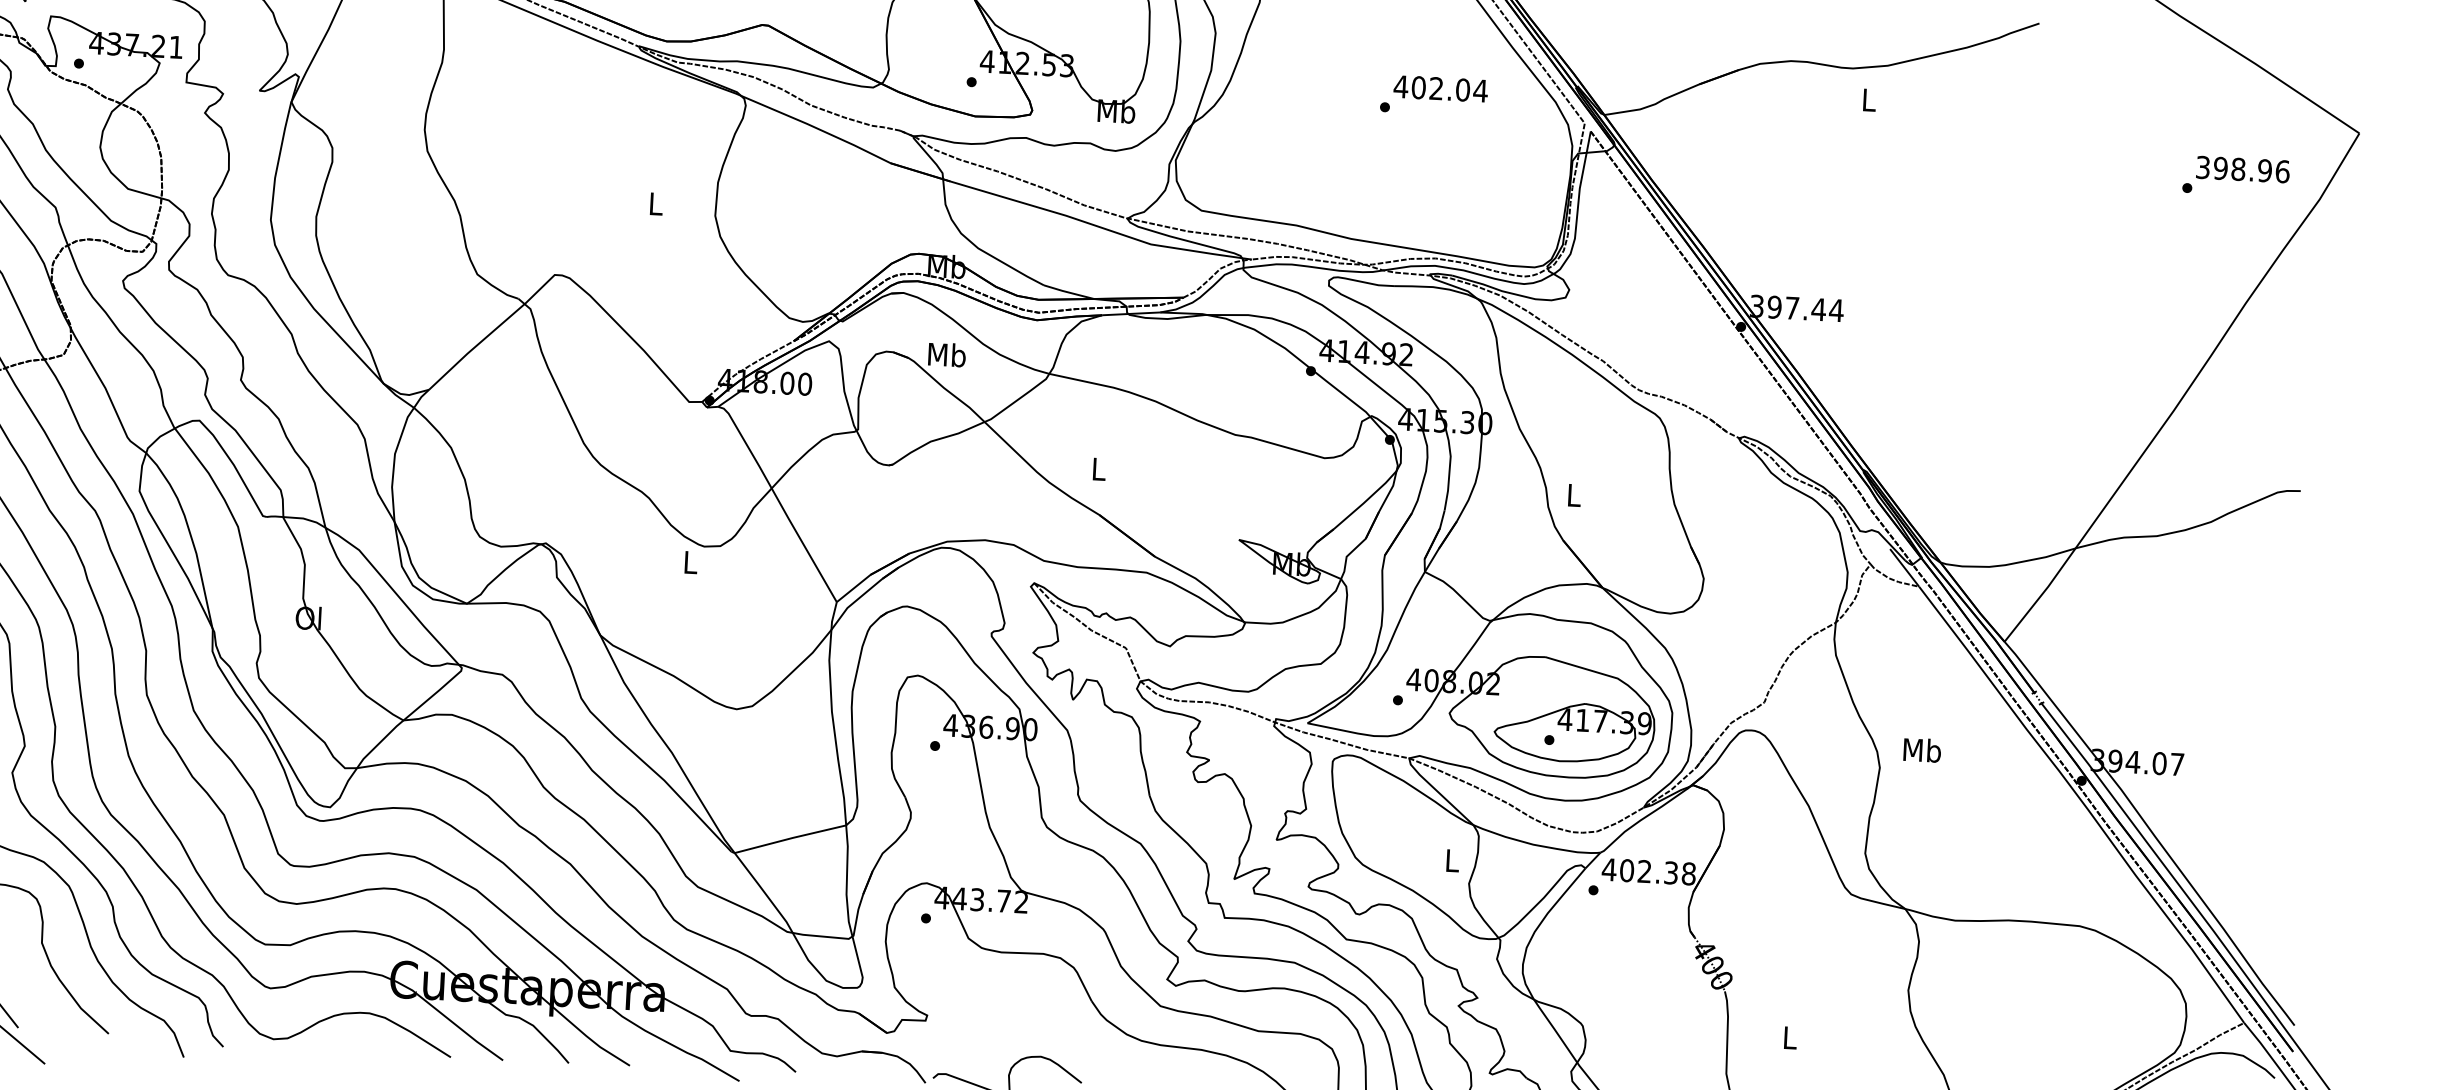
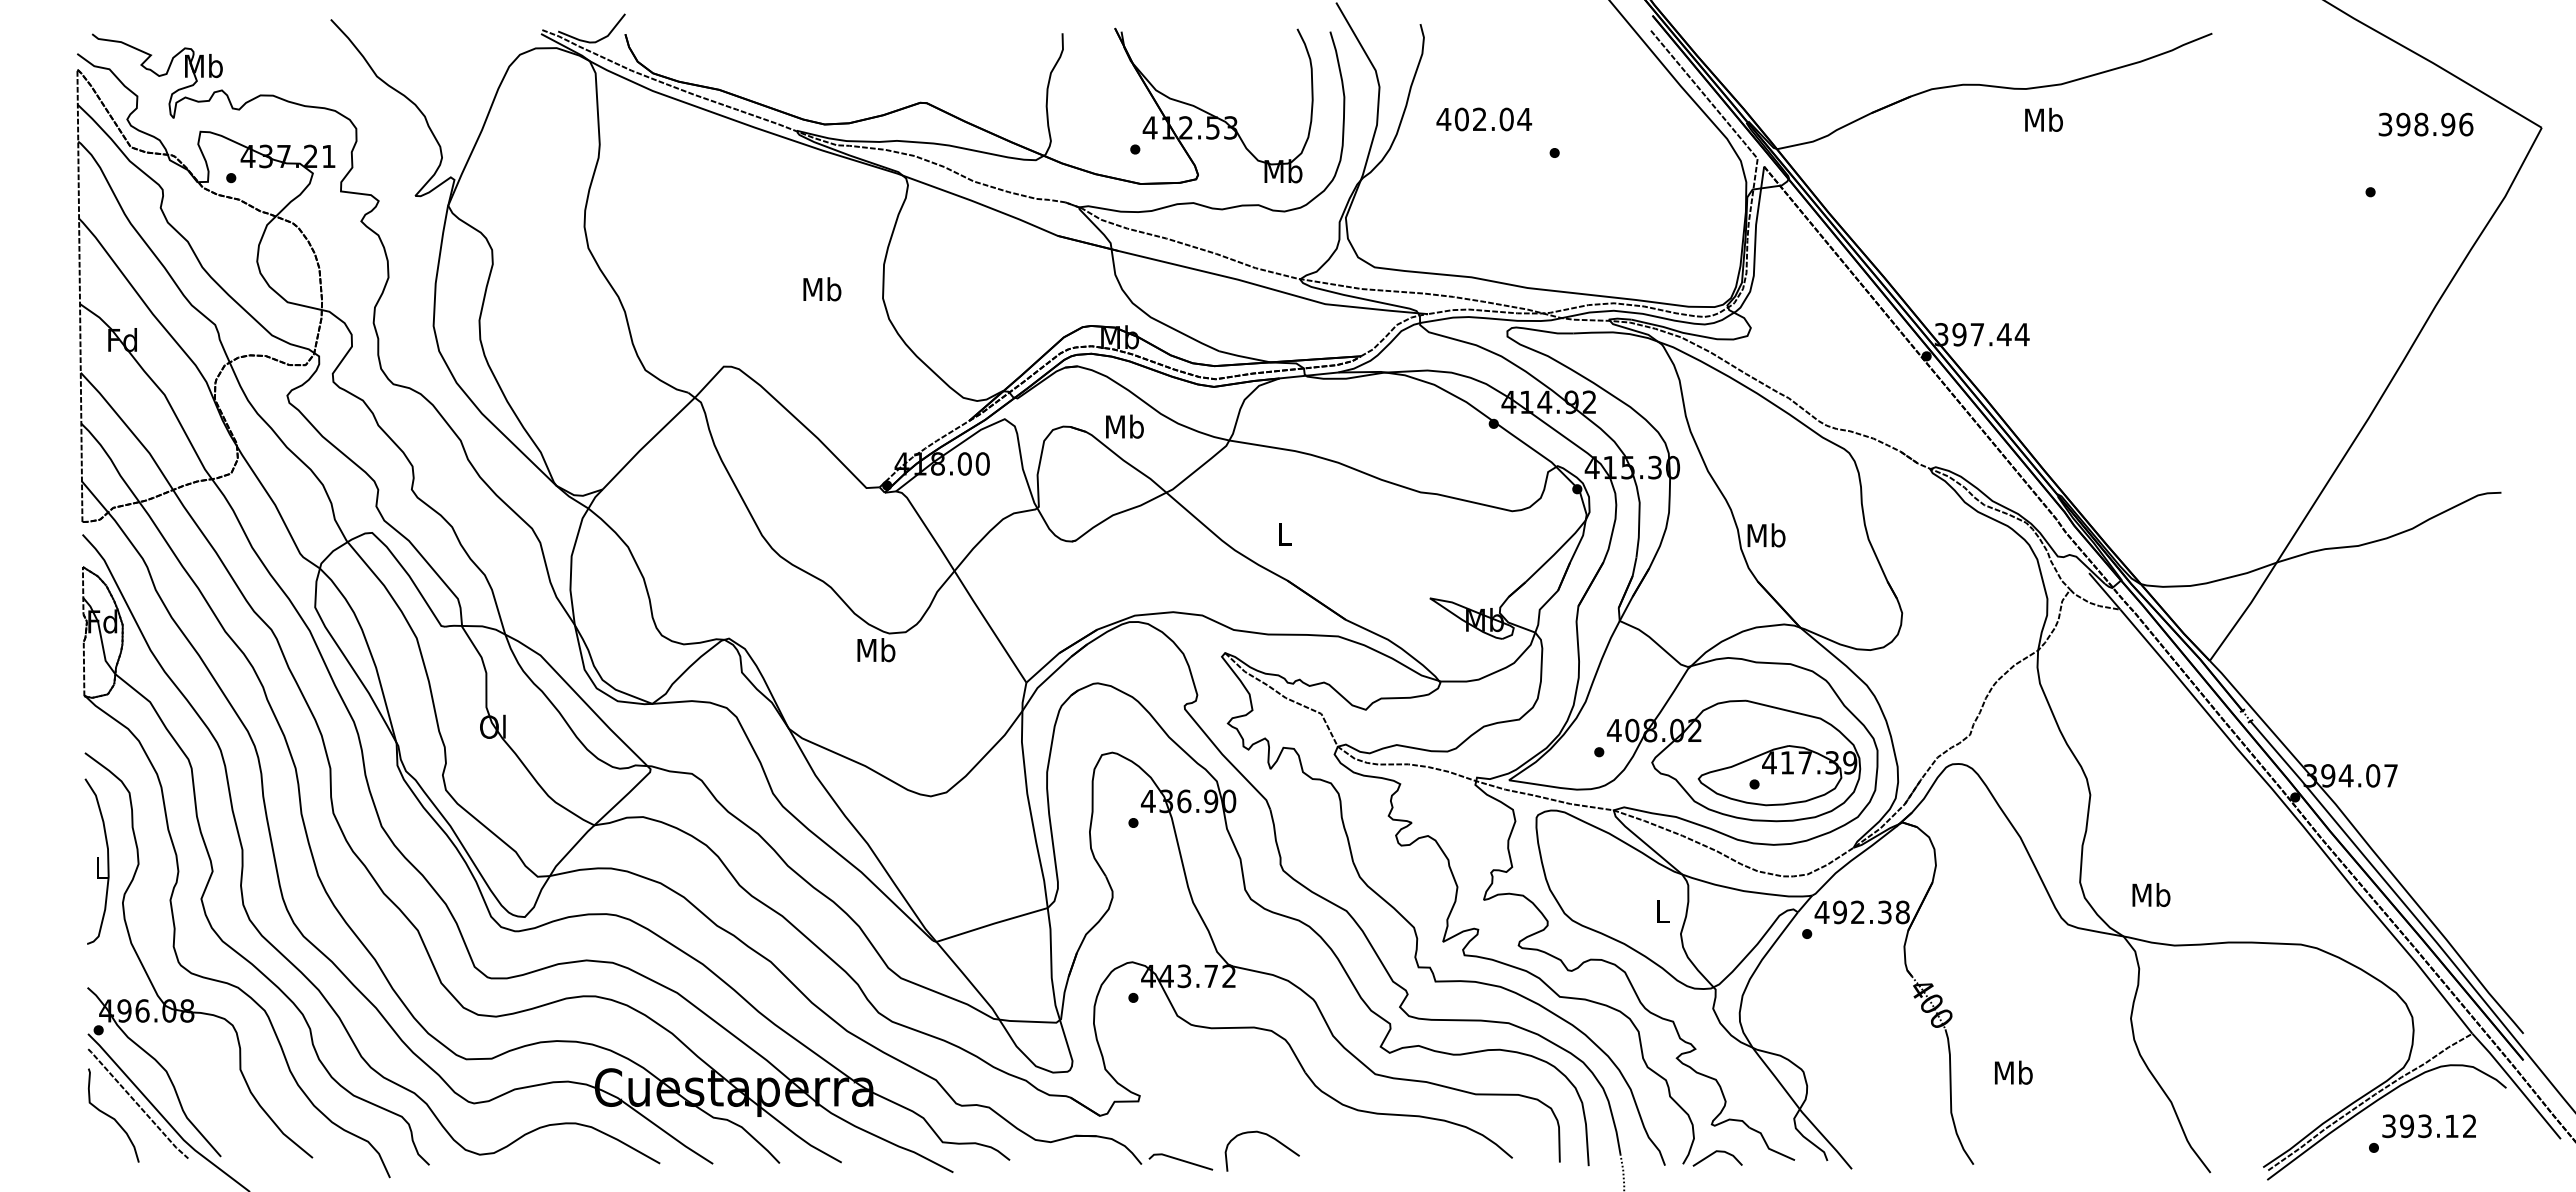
text: (1441, 88) -> (1484, 119), moved
text: (1868, 99) -> (2043, 119), L -> Mb
text: (2242, 169) -> (2425, 124), moved
text: (656, 203) -> (822, 289), L -> Mb
text: (1574, 495) -> (1766, 535), L -> Mb
text: (690, 562) -> (876, 650), L -> Mb
text: (1922, 749) -> (2151, 894), moved
text: (1627, 870) -> (1840, 912), 402.38 -> 492.38
text: (1789, 1037) -> (2013, 1072), L -> Mb

